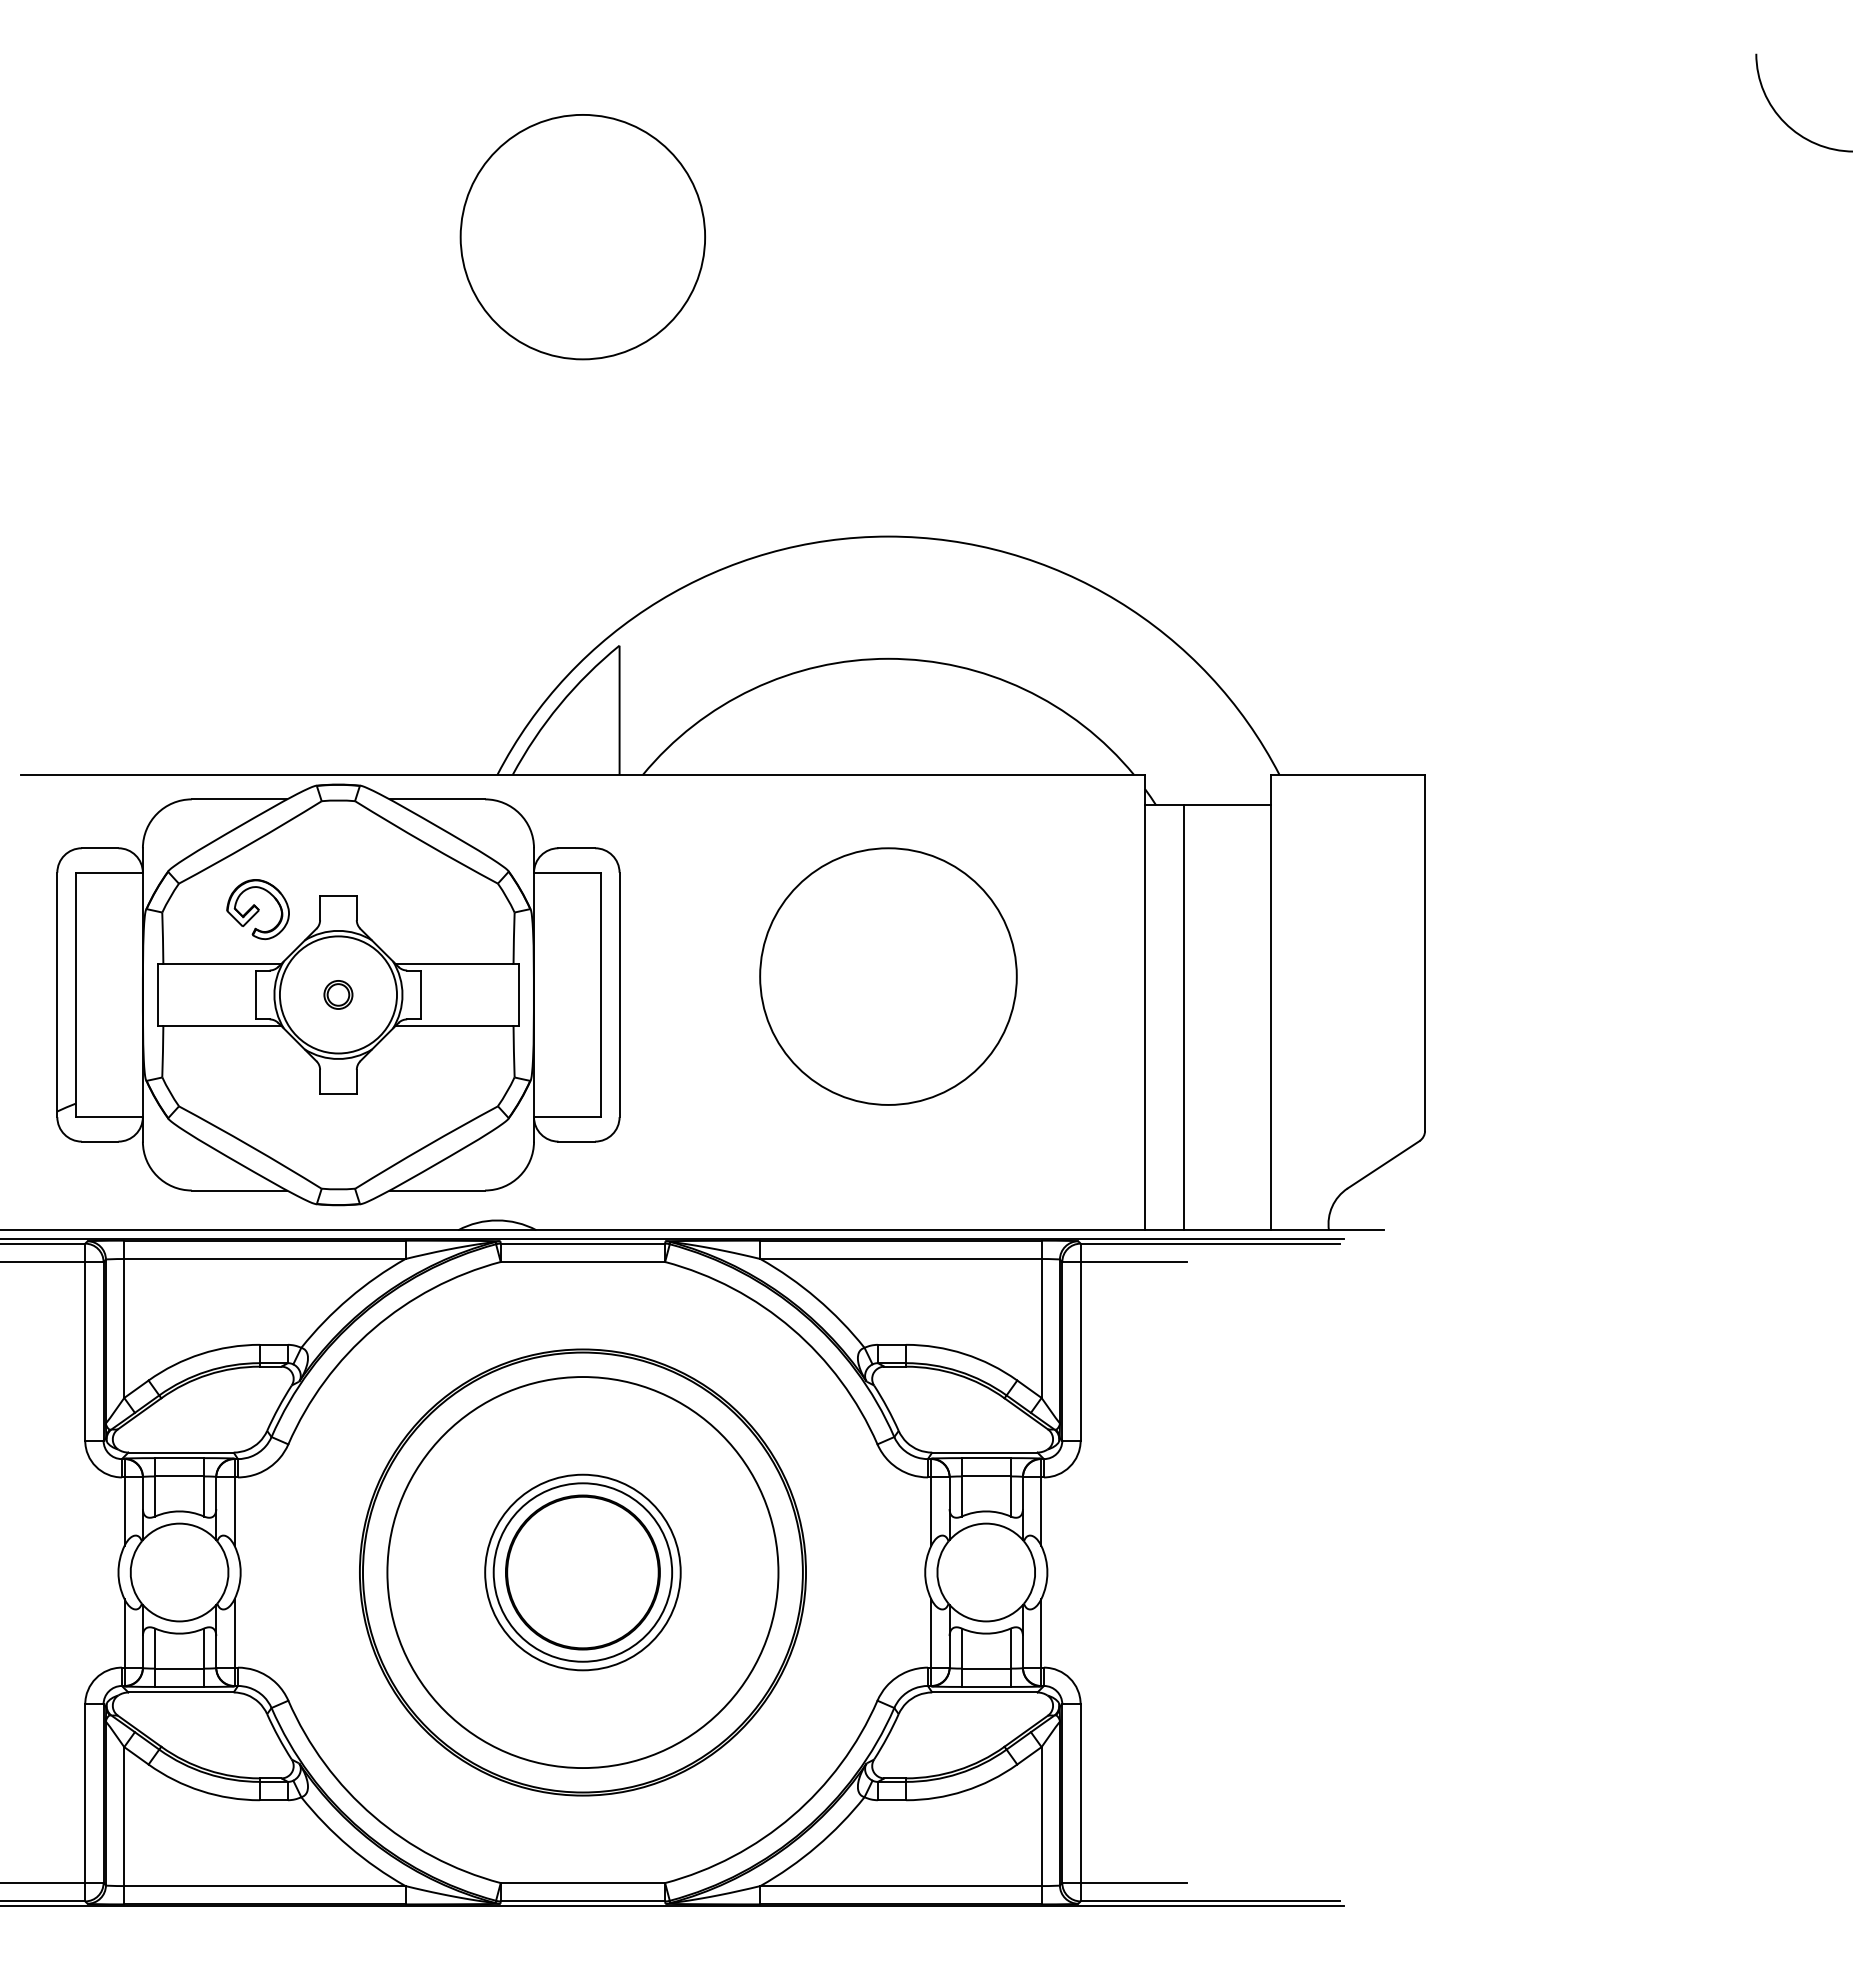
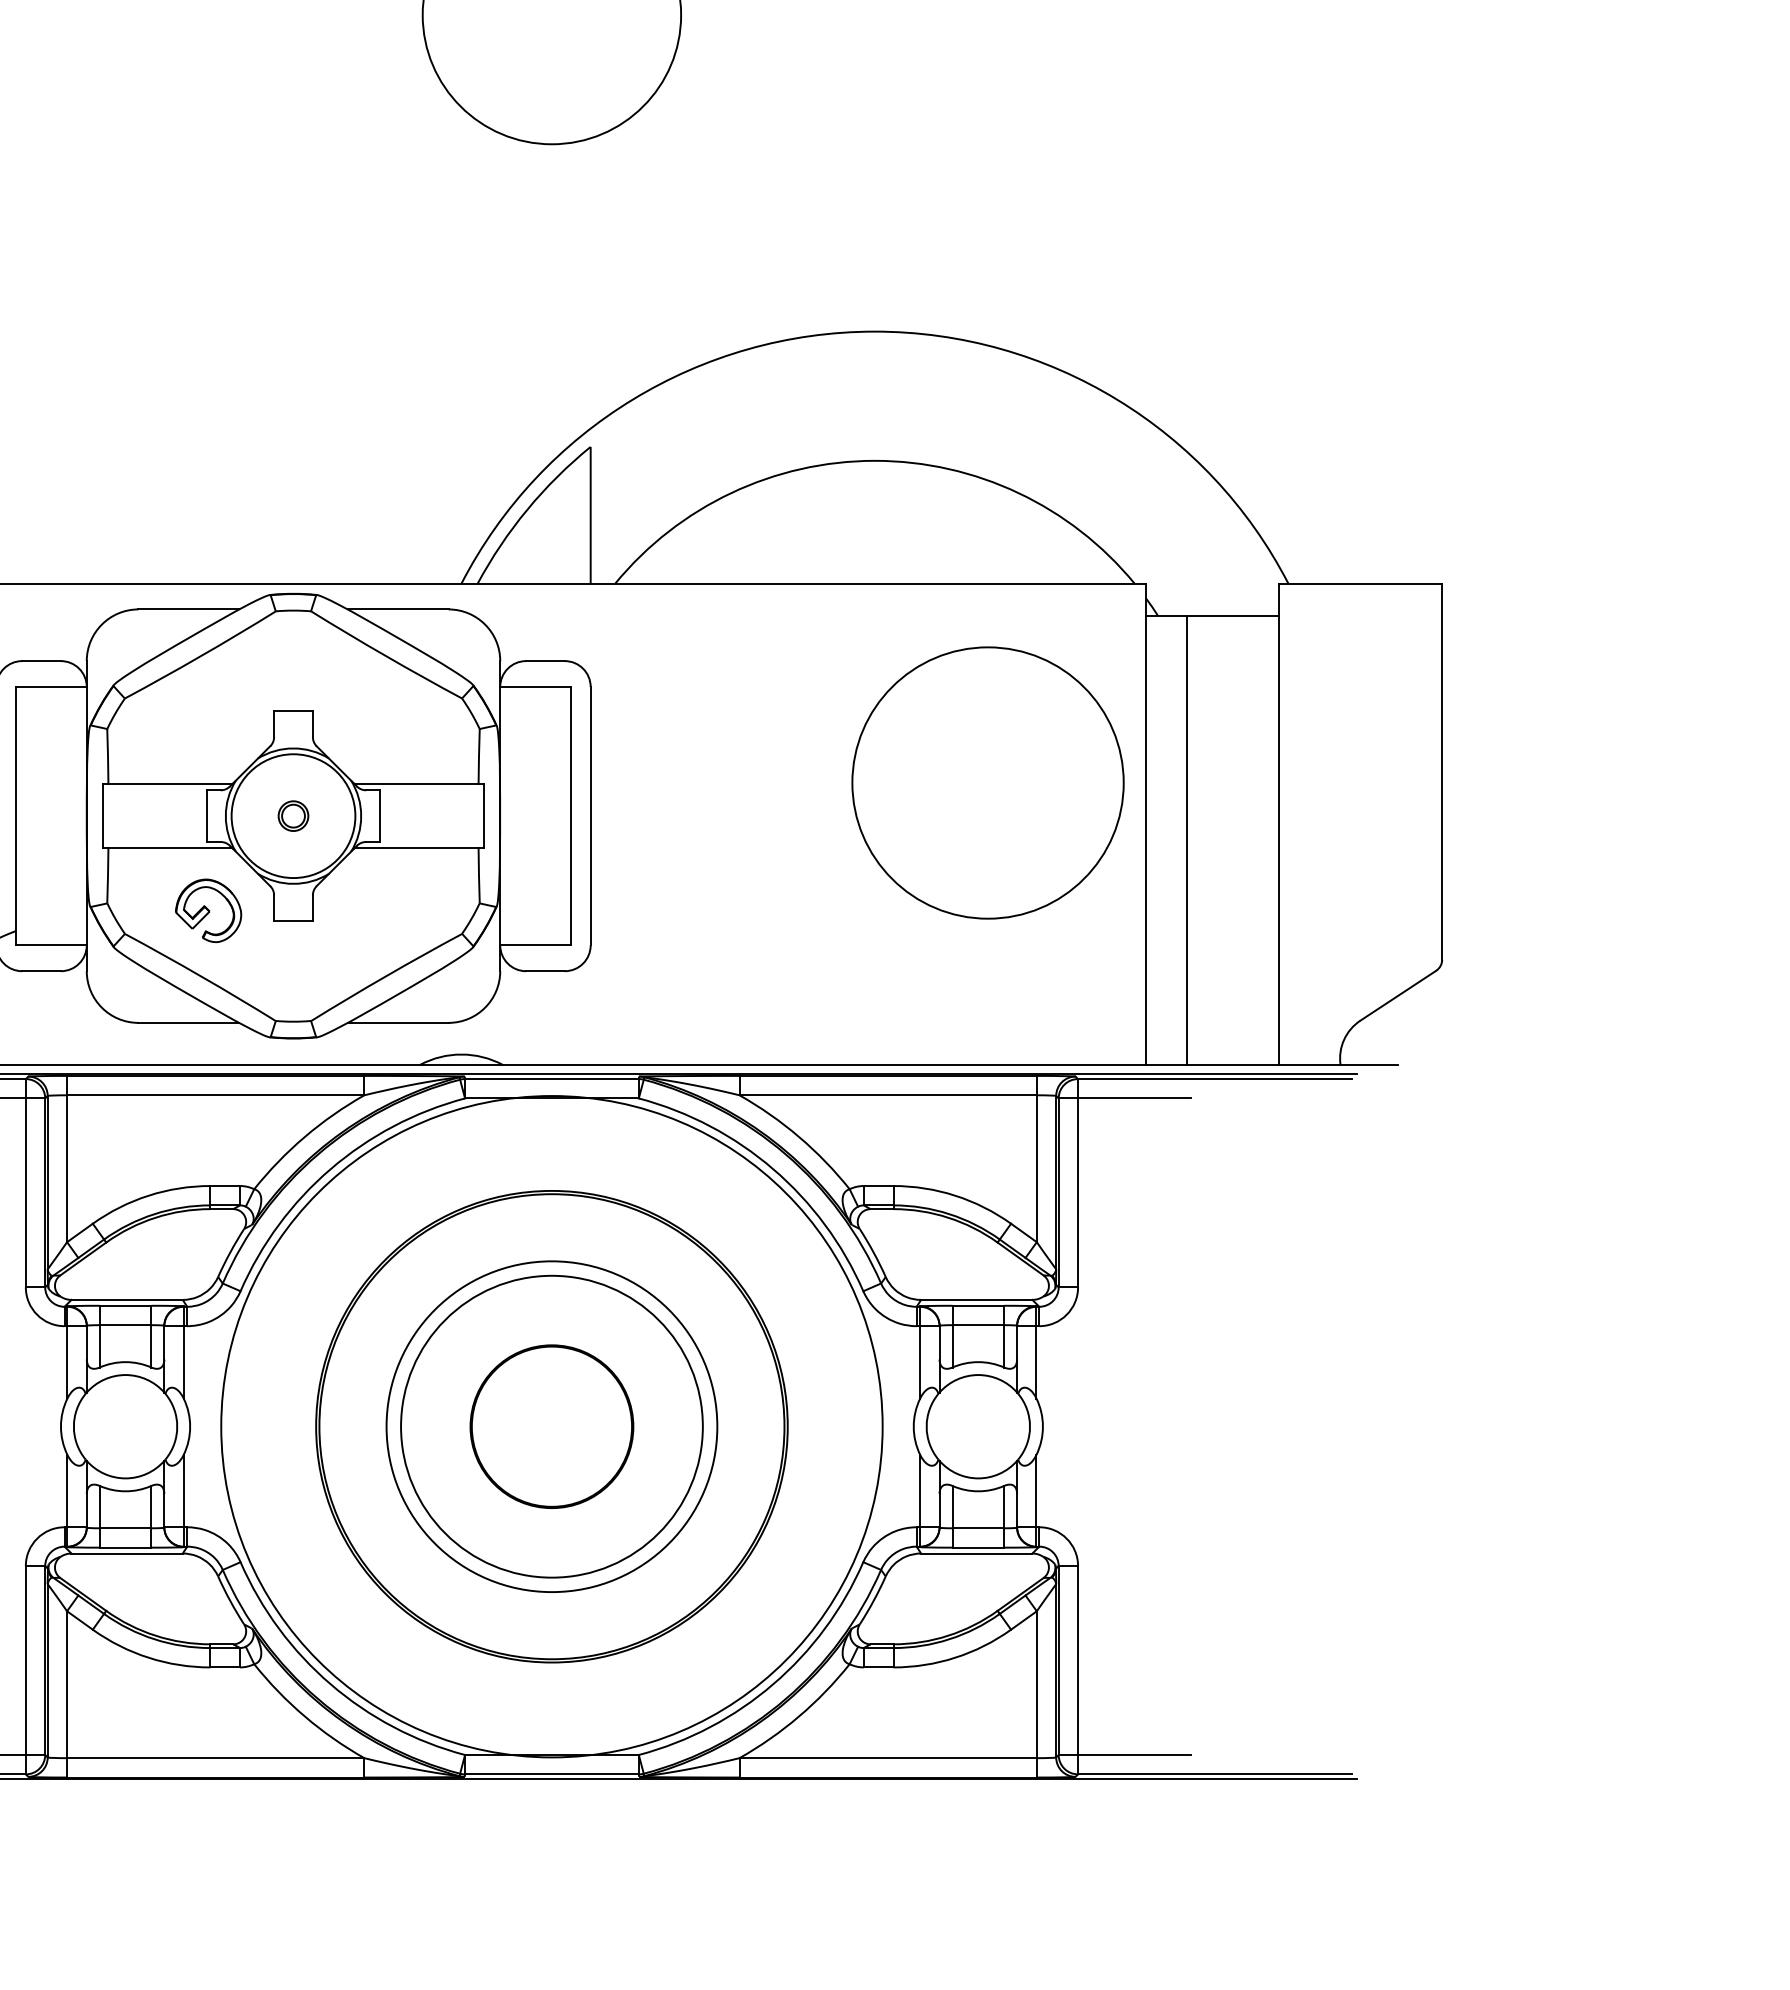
part: (257, 909) -> (207, 910), moved
circle: (888, 976) -> (988, 782), moved
circle: (582, 1572) -> (551, 1426), size x1.6
circle: (582, 1572) -> (551, 1426), size x1.6
circle: (582, 1572) -> (551, 1426), size x1.6

